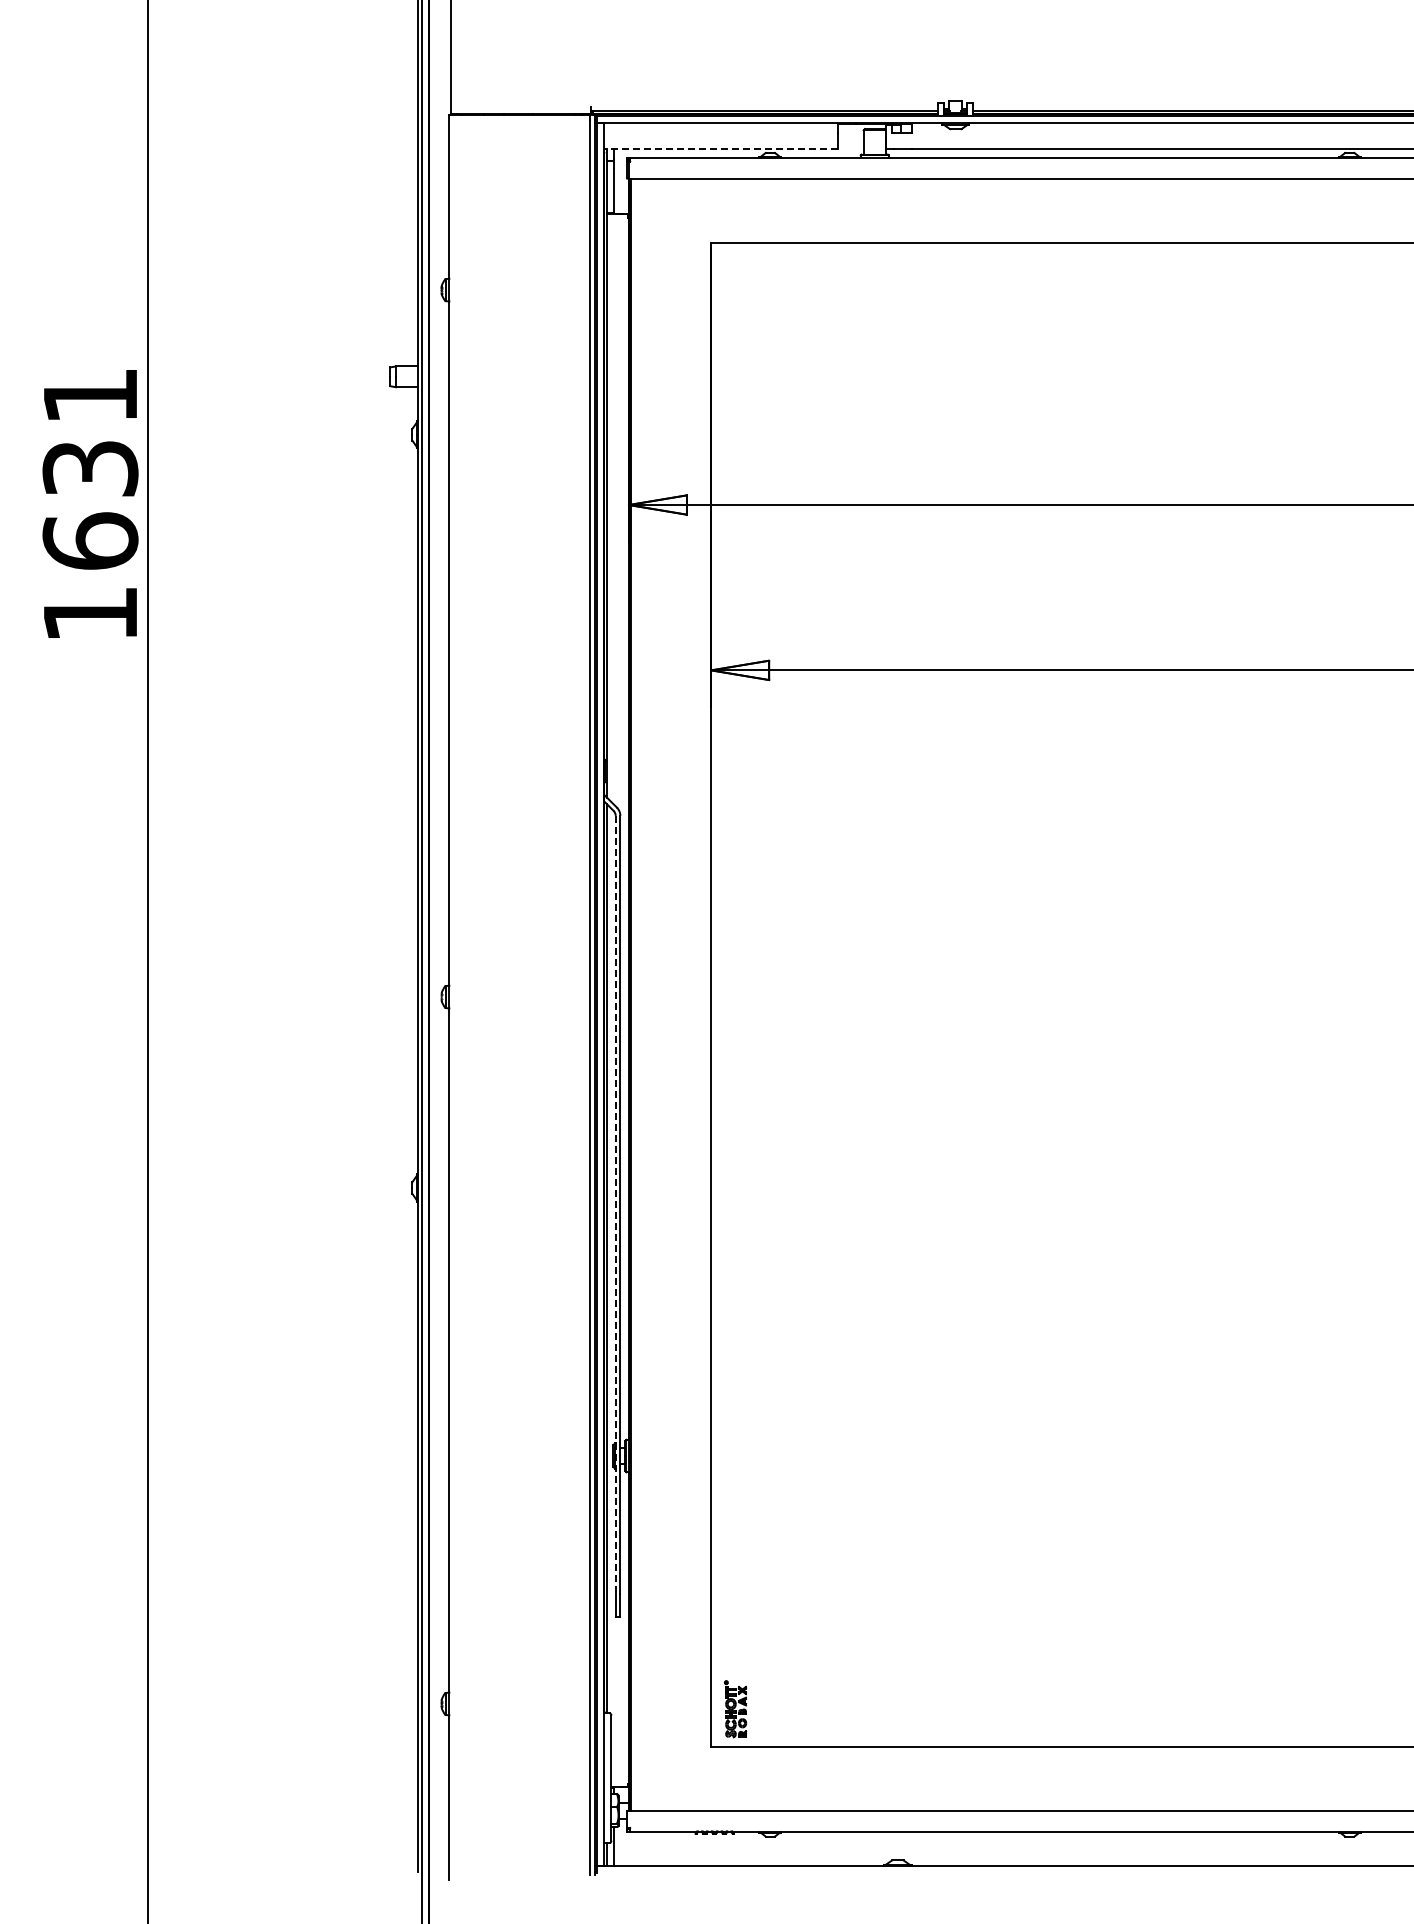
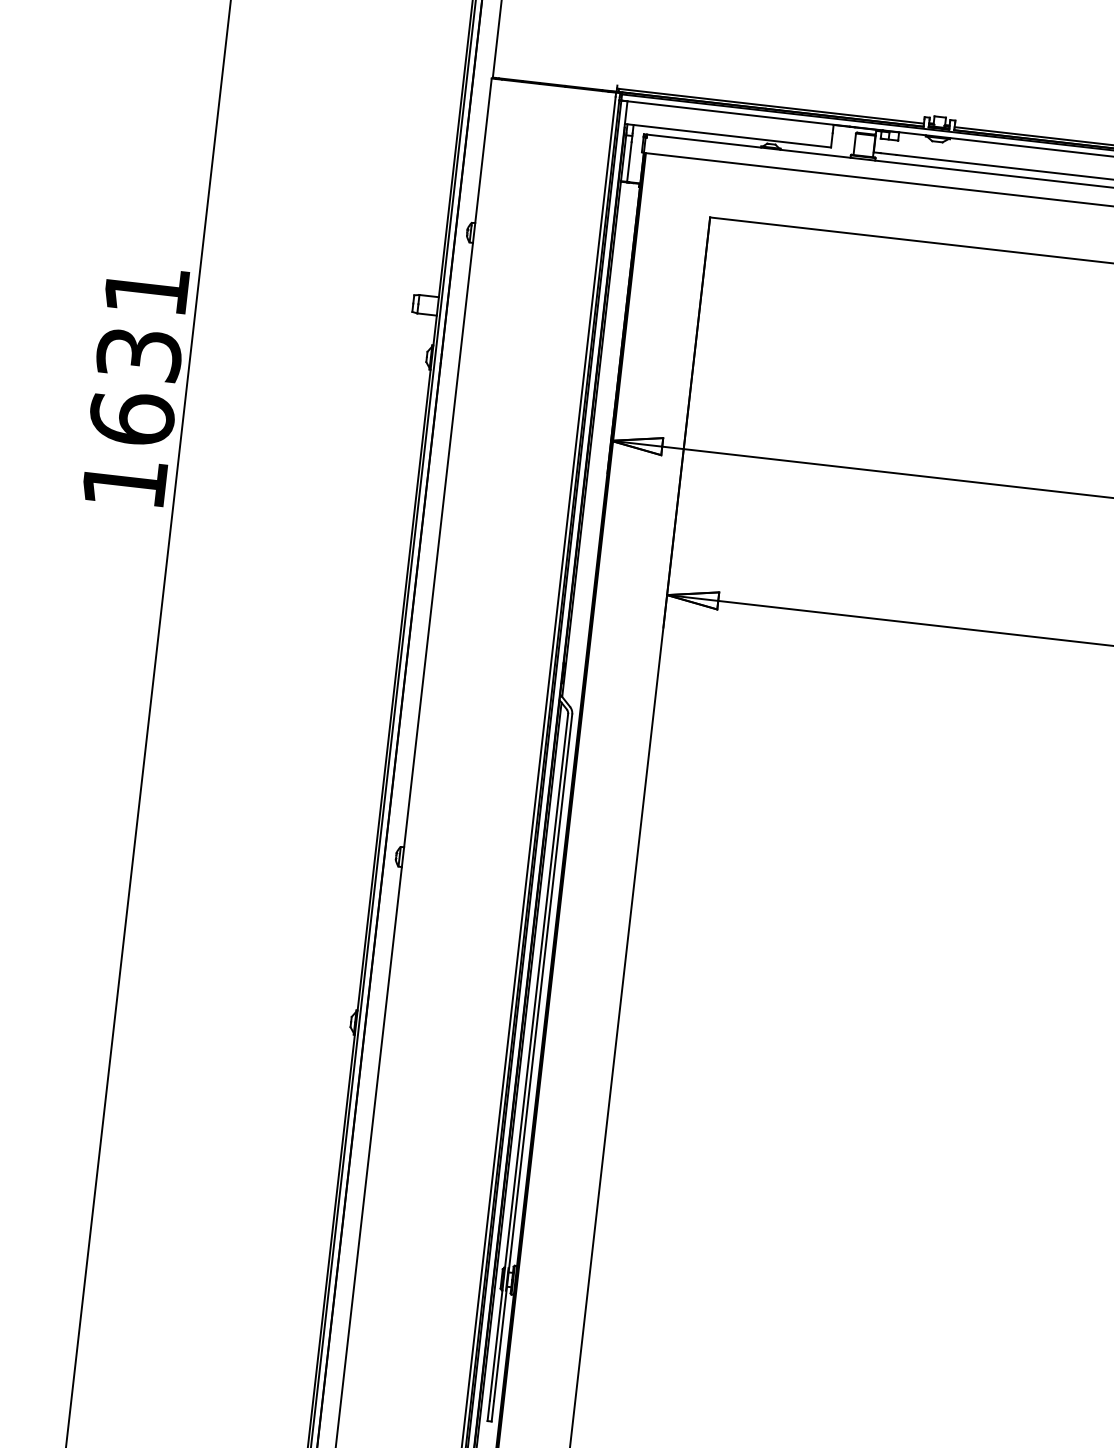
line: (720, 149) -> (727, 136), dashed -> solid
line: (615, 1204) -> (528, 1057), dashed -> solid

